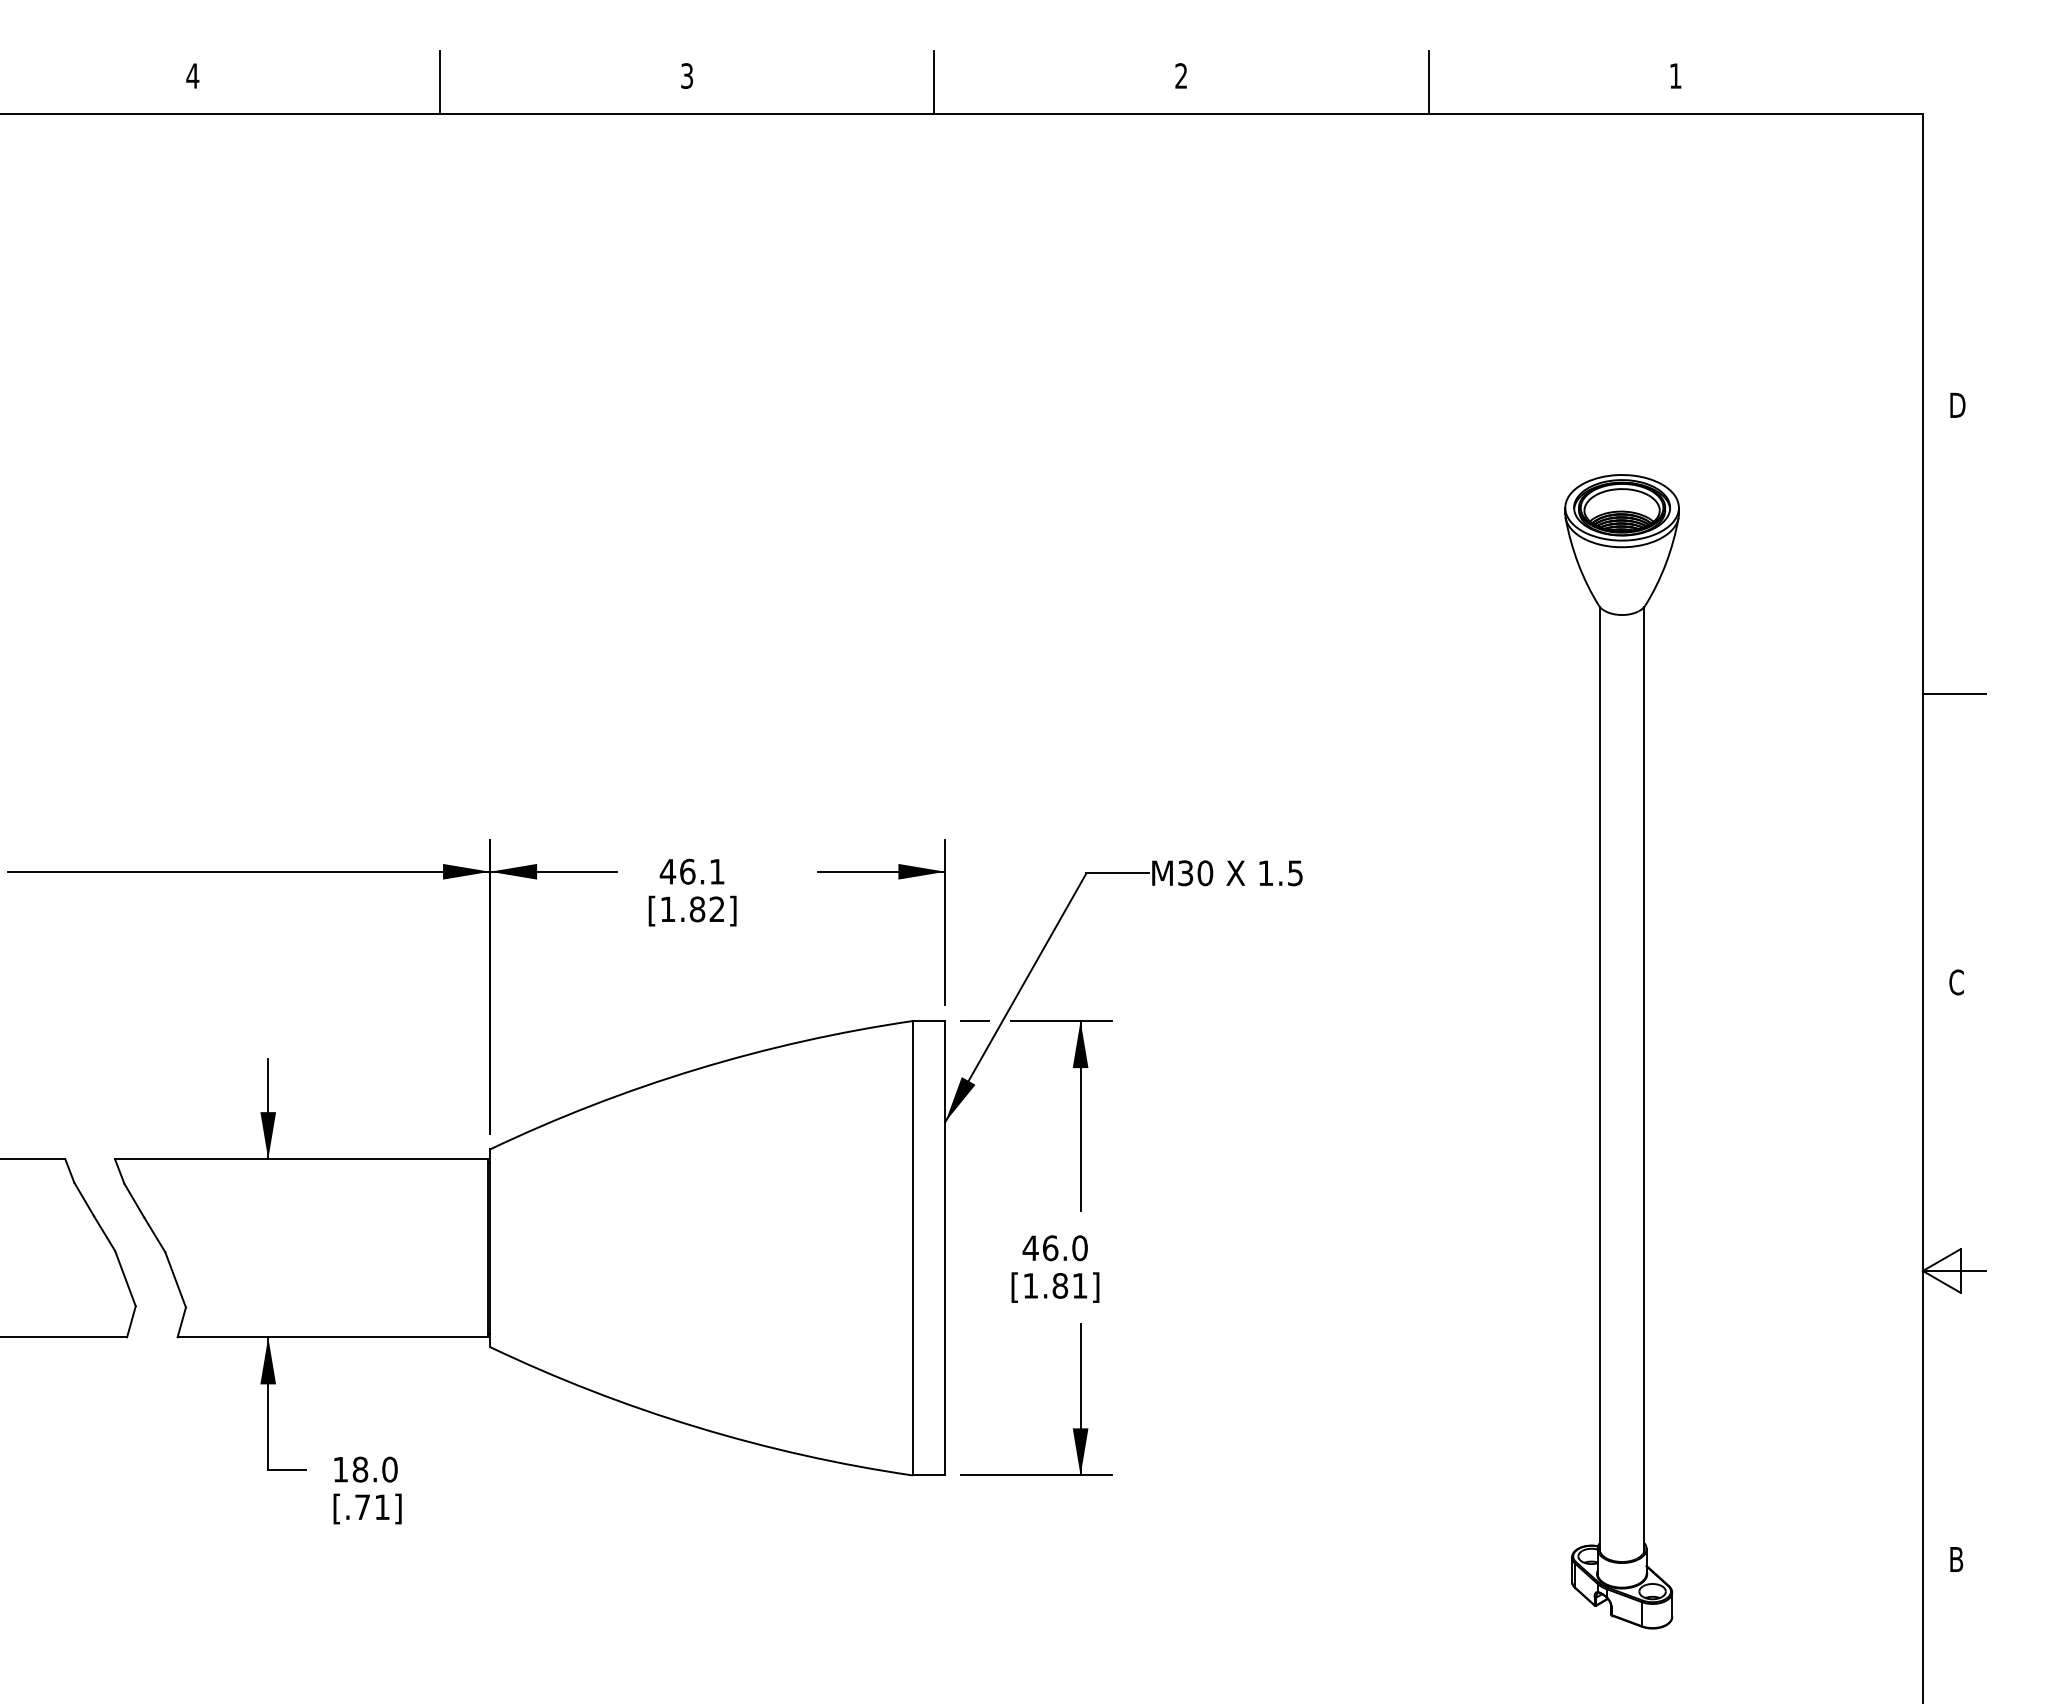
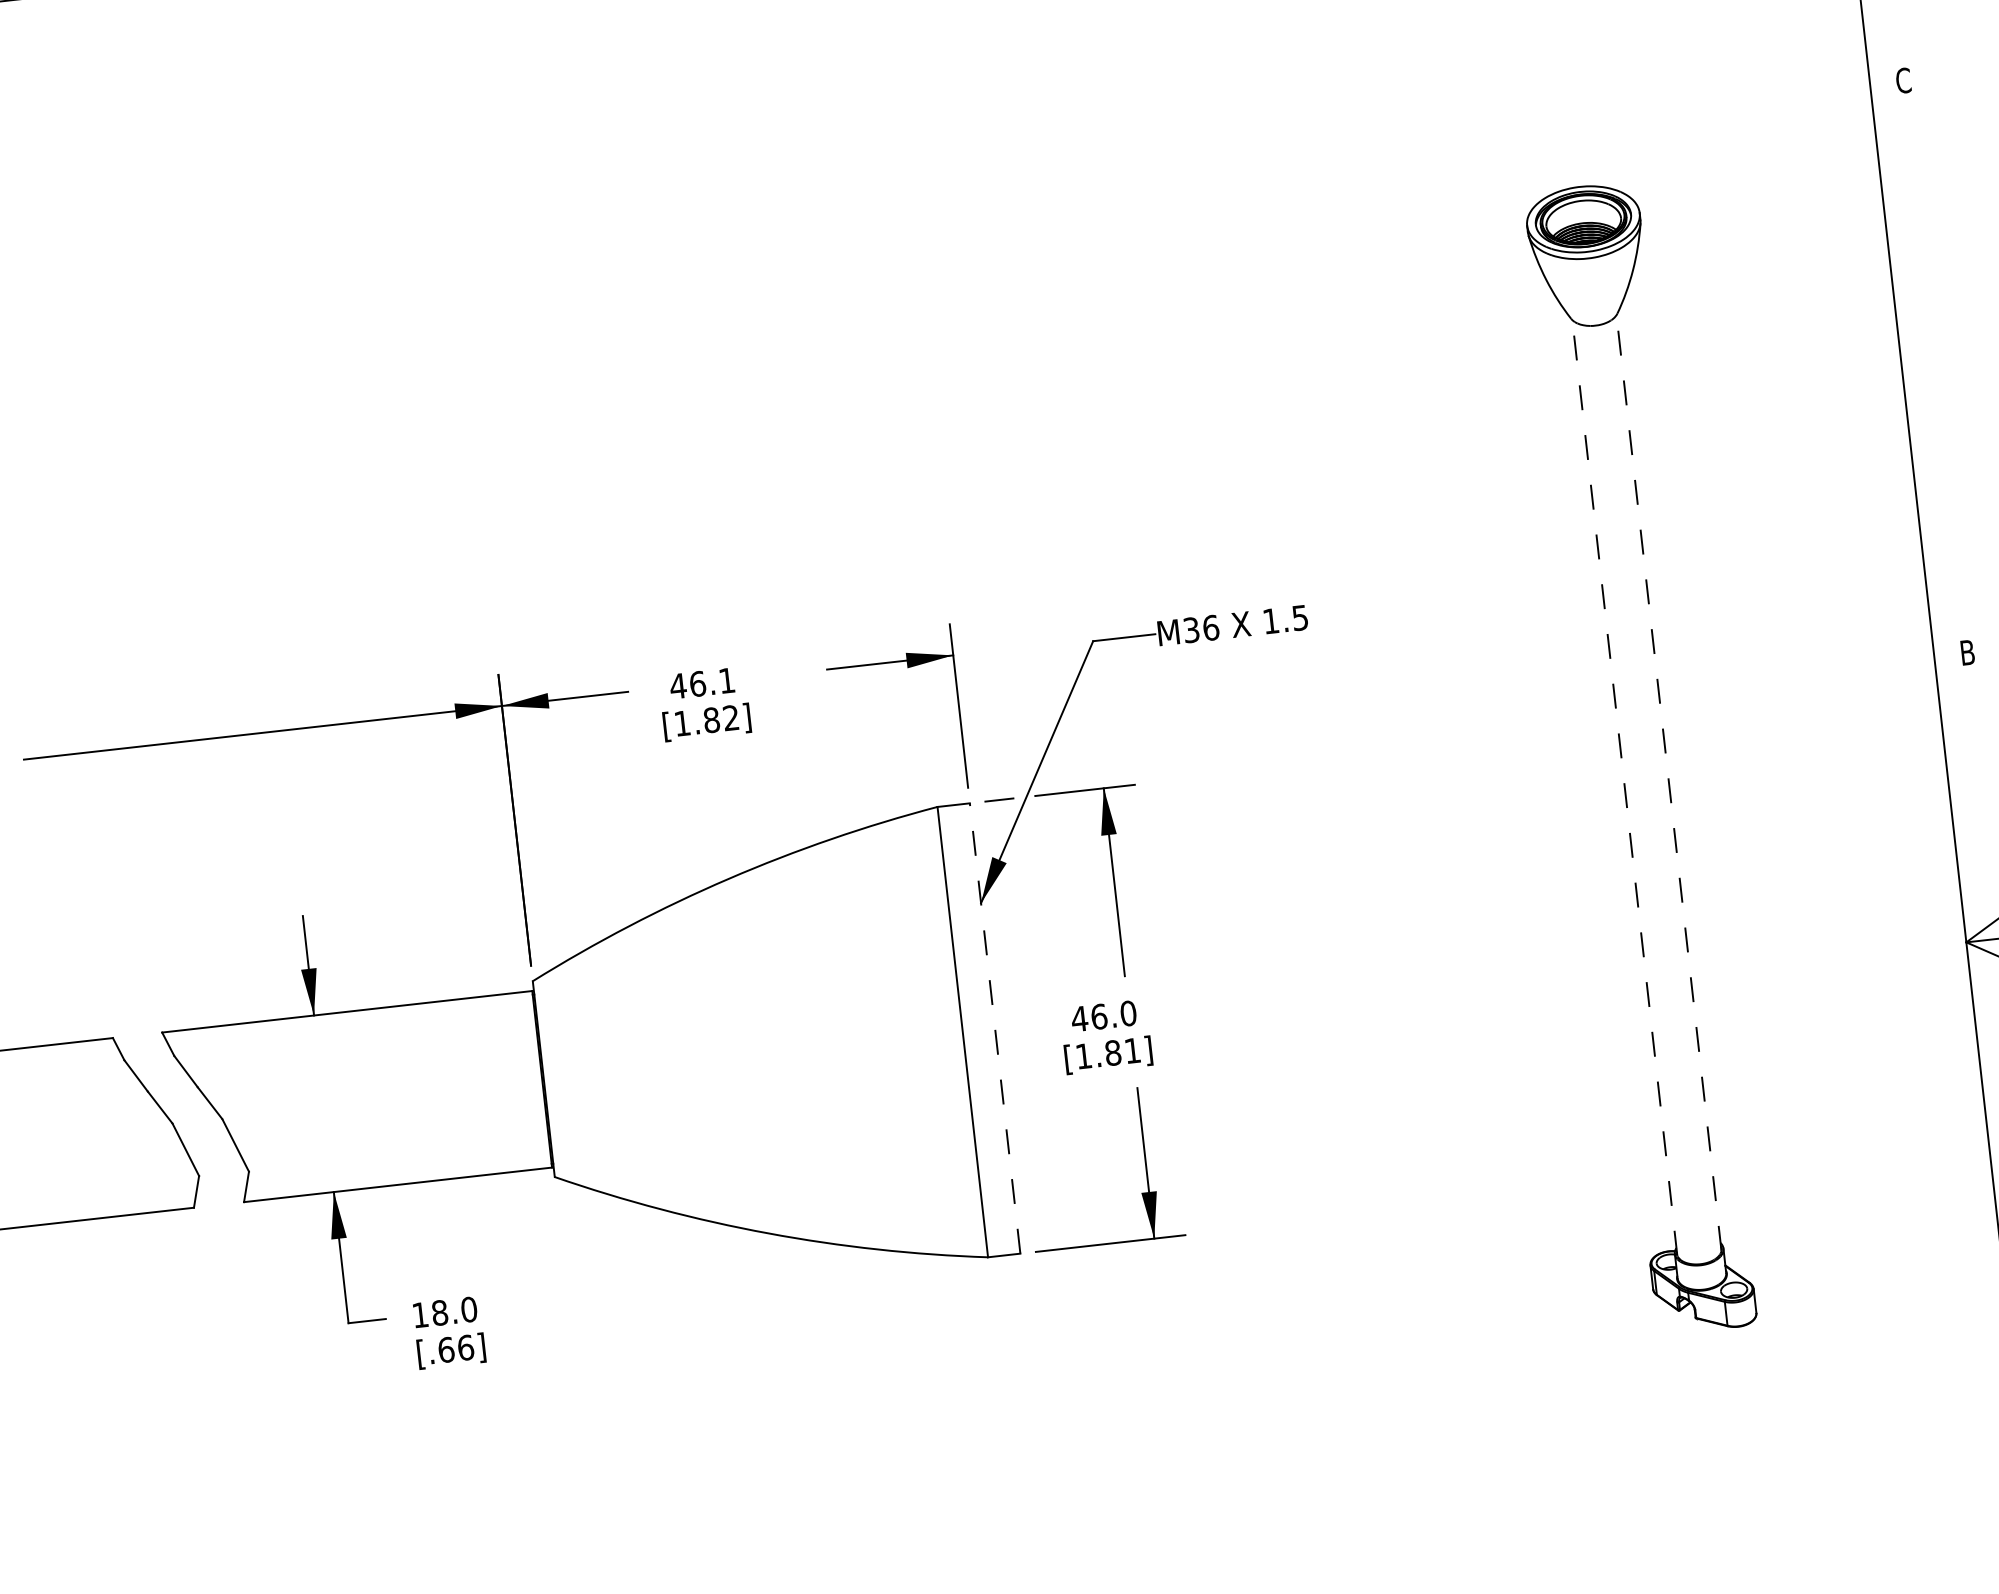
text: (1957, 405) -> (1904, 80), D -> C
line: (1953, 693) -> (1932, 366), removed
text: (1205, 872) -> (1211, 627), M30 -> M36
text: (1956, 982) -> (1967, 652), C -> B
line: (1599, 1078) -> (1624, 787), solid -> dashed
line: (1644, 1078) -> (1669, 782), solid -> dashed
line: (945, 1247) -> (995, 1027), solid -> dashed
text: (372, 1507) -> (456, 1349), [.71] -> [.66]

